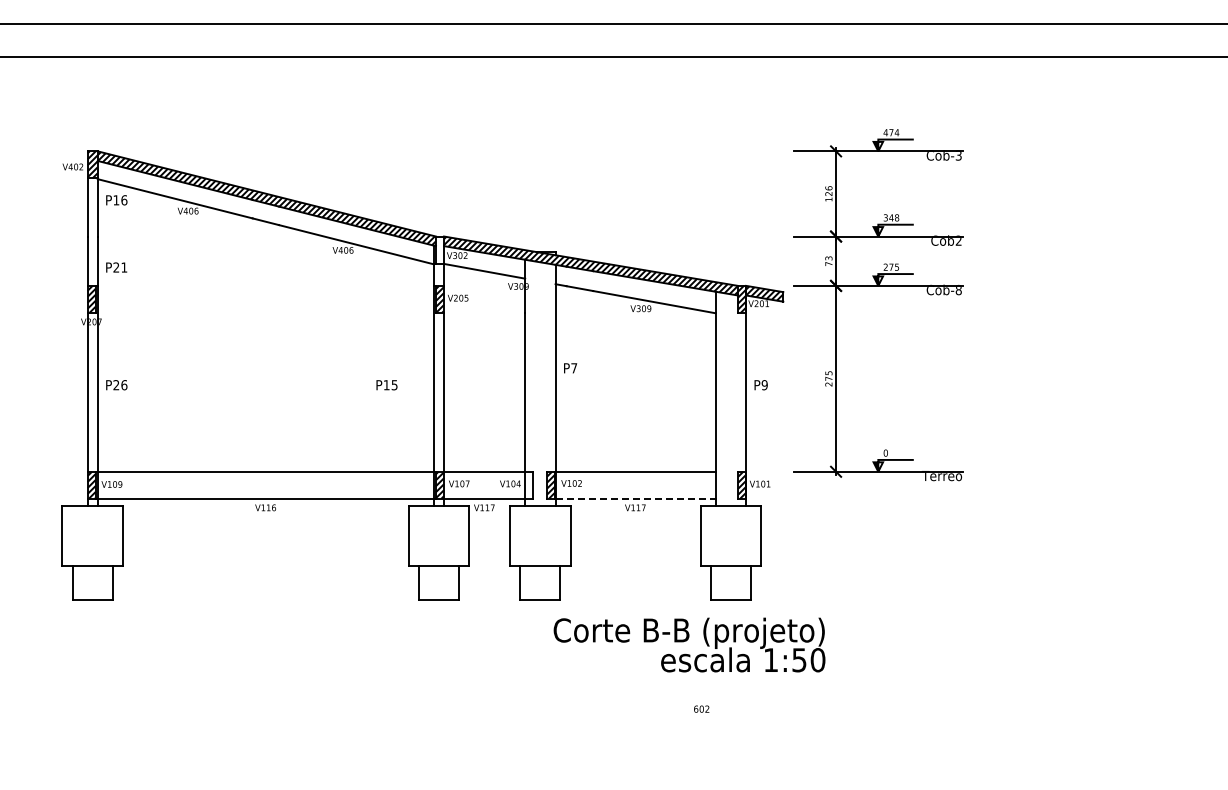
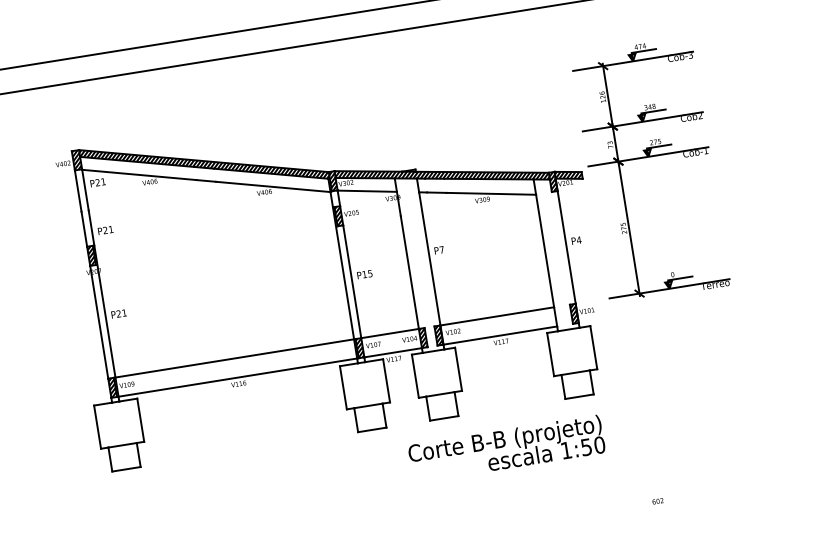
text: (120, 200) -> (100, 182), P16 -> P21
hatch: (439, 249) -> (332, 180), added
text: (958, 289) -> (705, 150), Cob-8 -> Cob-1
text: (124, 385) -> (124, 313), P26 -> P21
text: (386, 385) -> (364, 274), moved
text: (764, 385) -> (578, 240), P9 -> P4
hatch: (529, 484) -> (423, 337), added
line: (636, 498) -> (500, 335), dashed -> solid
text: (689, 644) -> (506, 448), moved
text: (701, 708) -> (657, 500), moved

